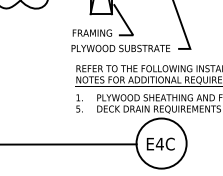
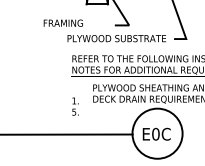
text: (91, 32) -> (62, 22), moved
text: (79, 103) -> (75, 106), moved
text: (159, 143) -> (155, 133), E4C -> E0C

